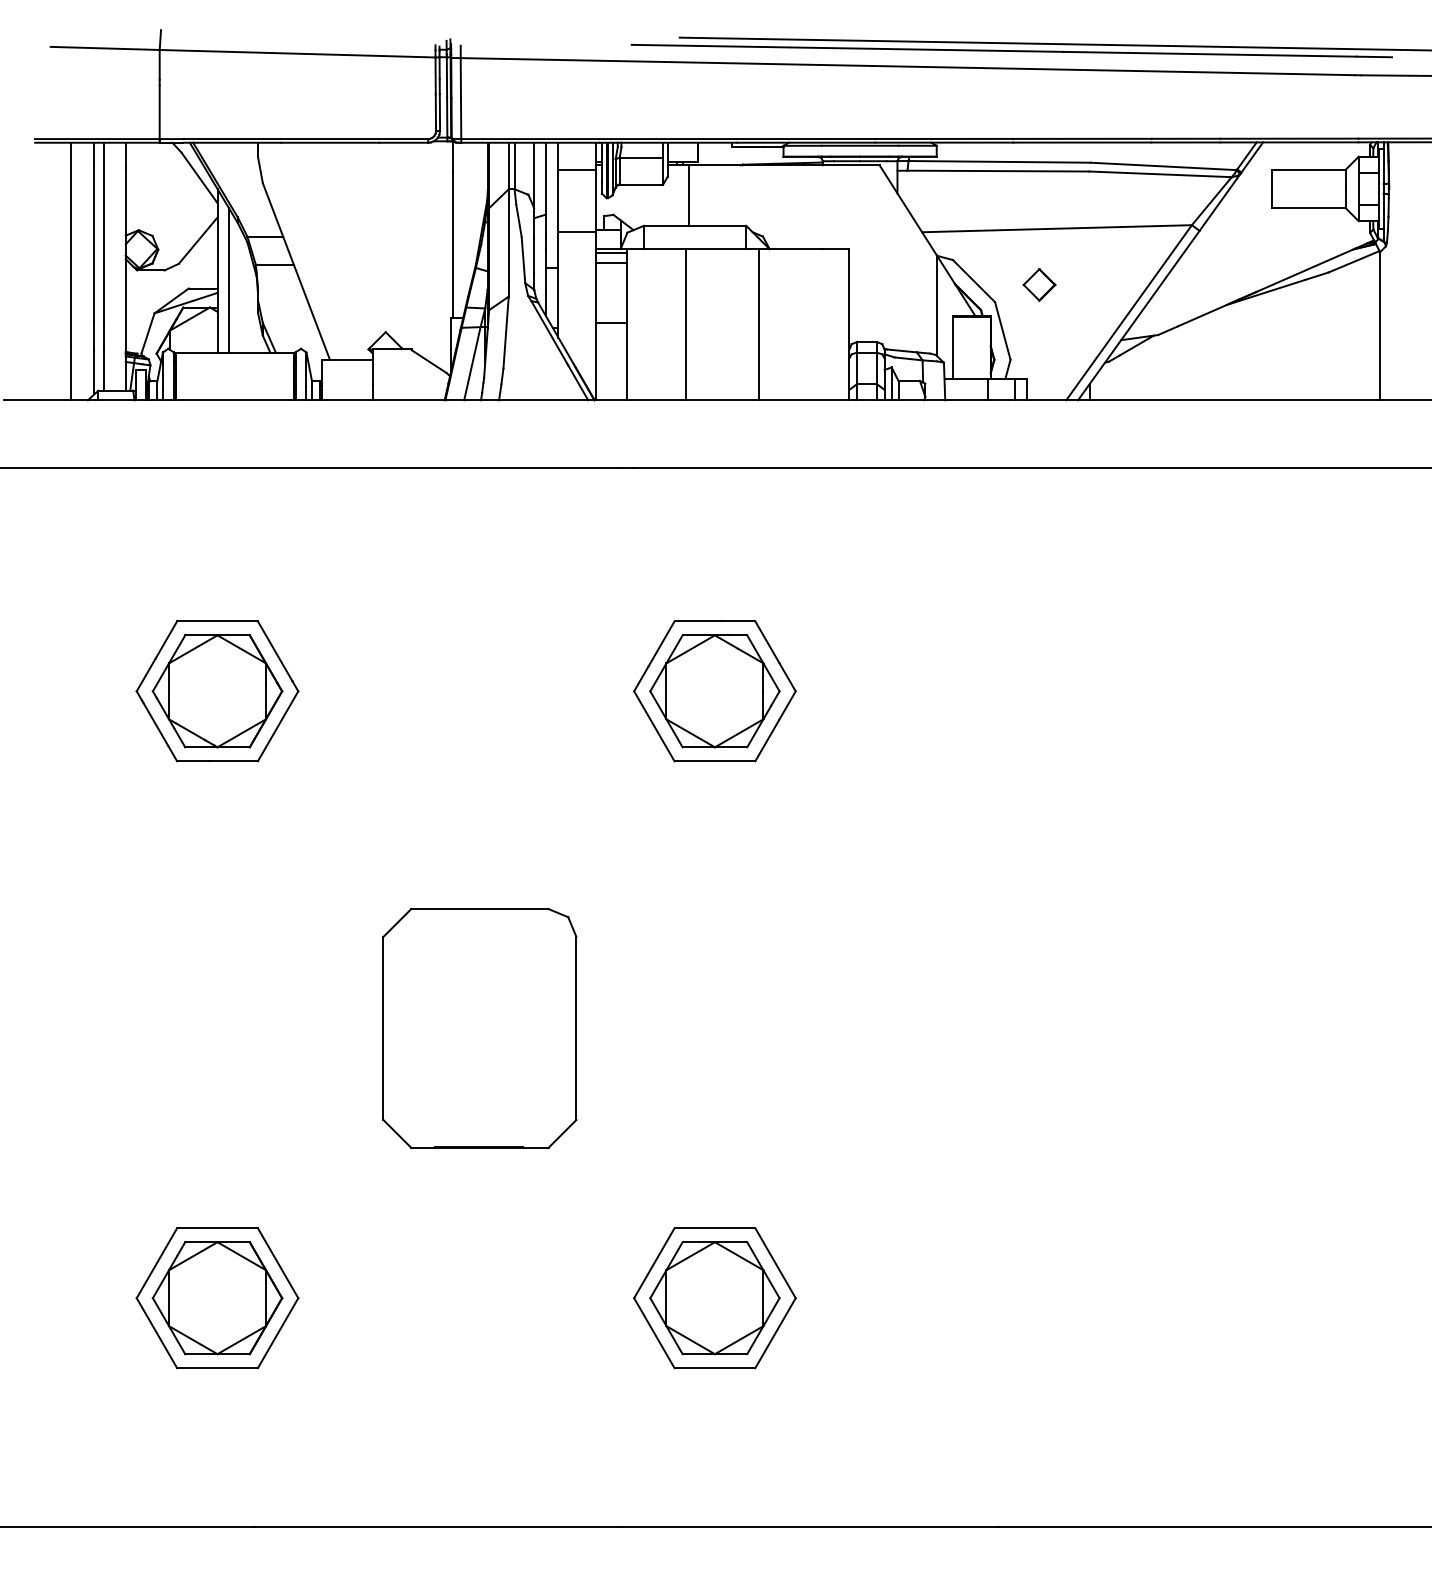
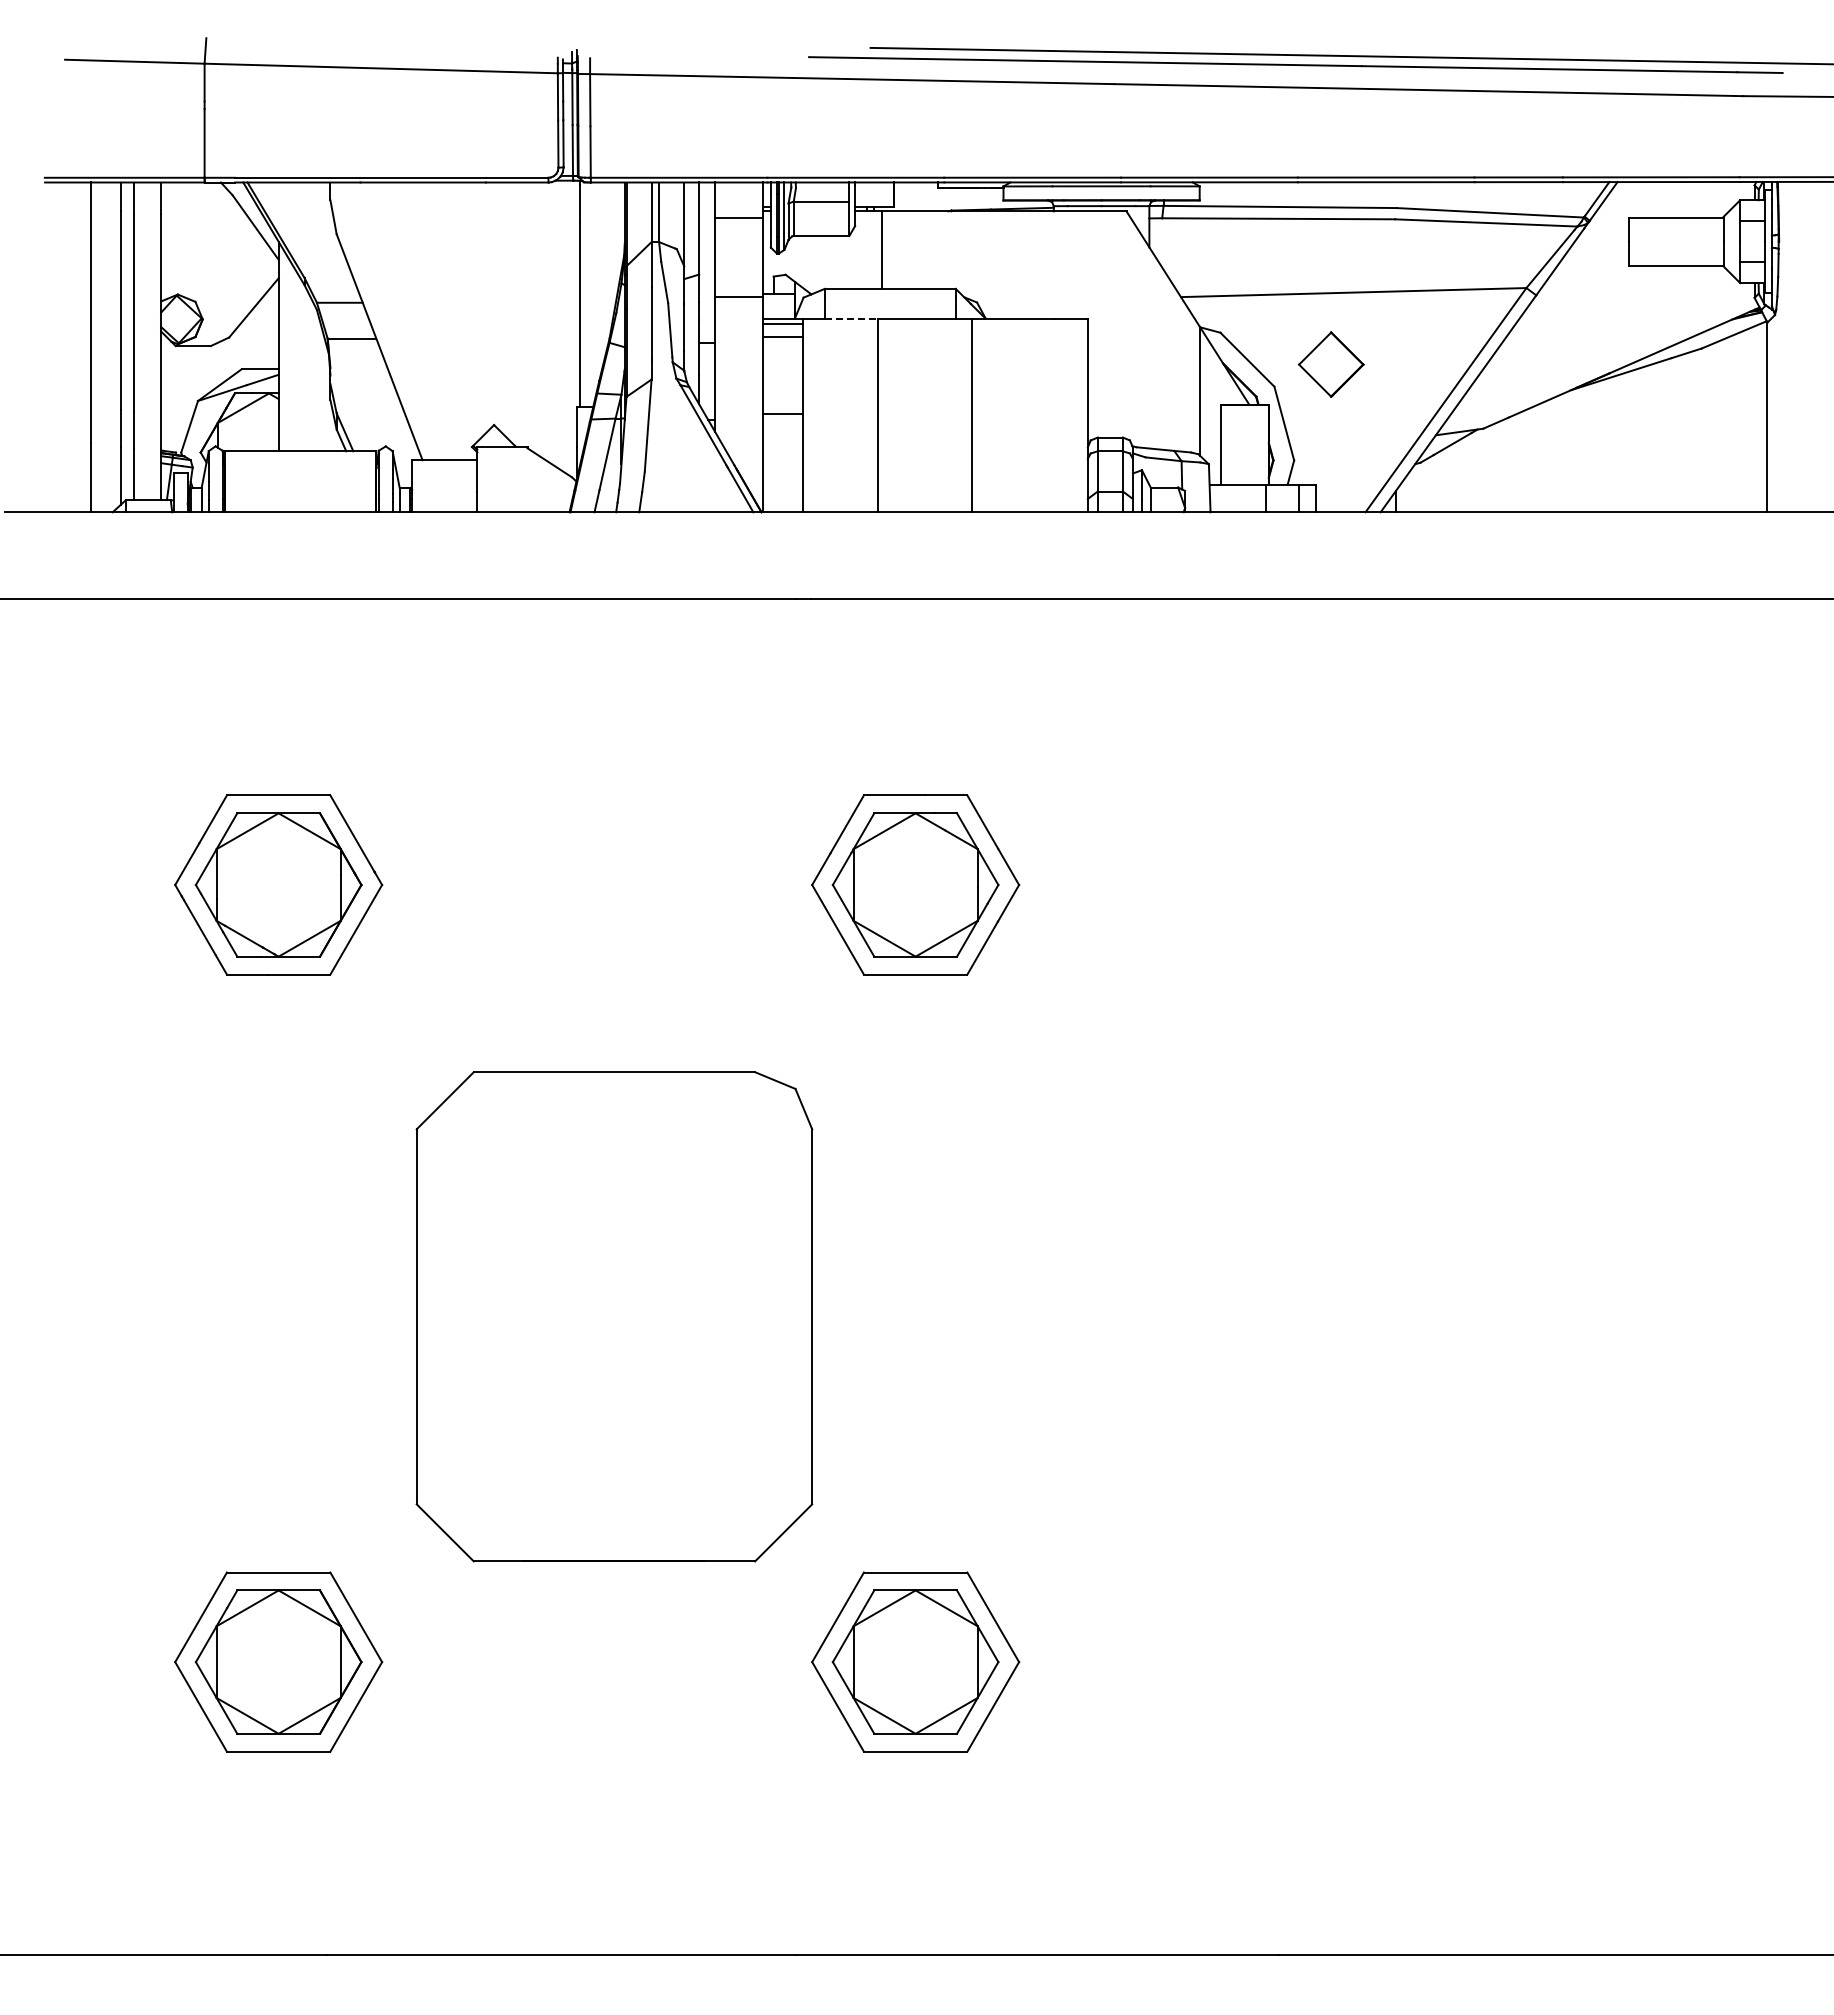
line: (664, 248) -> (851, 318), solid -> dashed
line: (229, 280) -> (293, 358), removed
part: (1038, 284) -> (1330, 364), size x1.6
part: (479, 1028) -> (614, 1316), size x1.6

